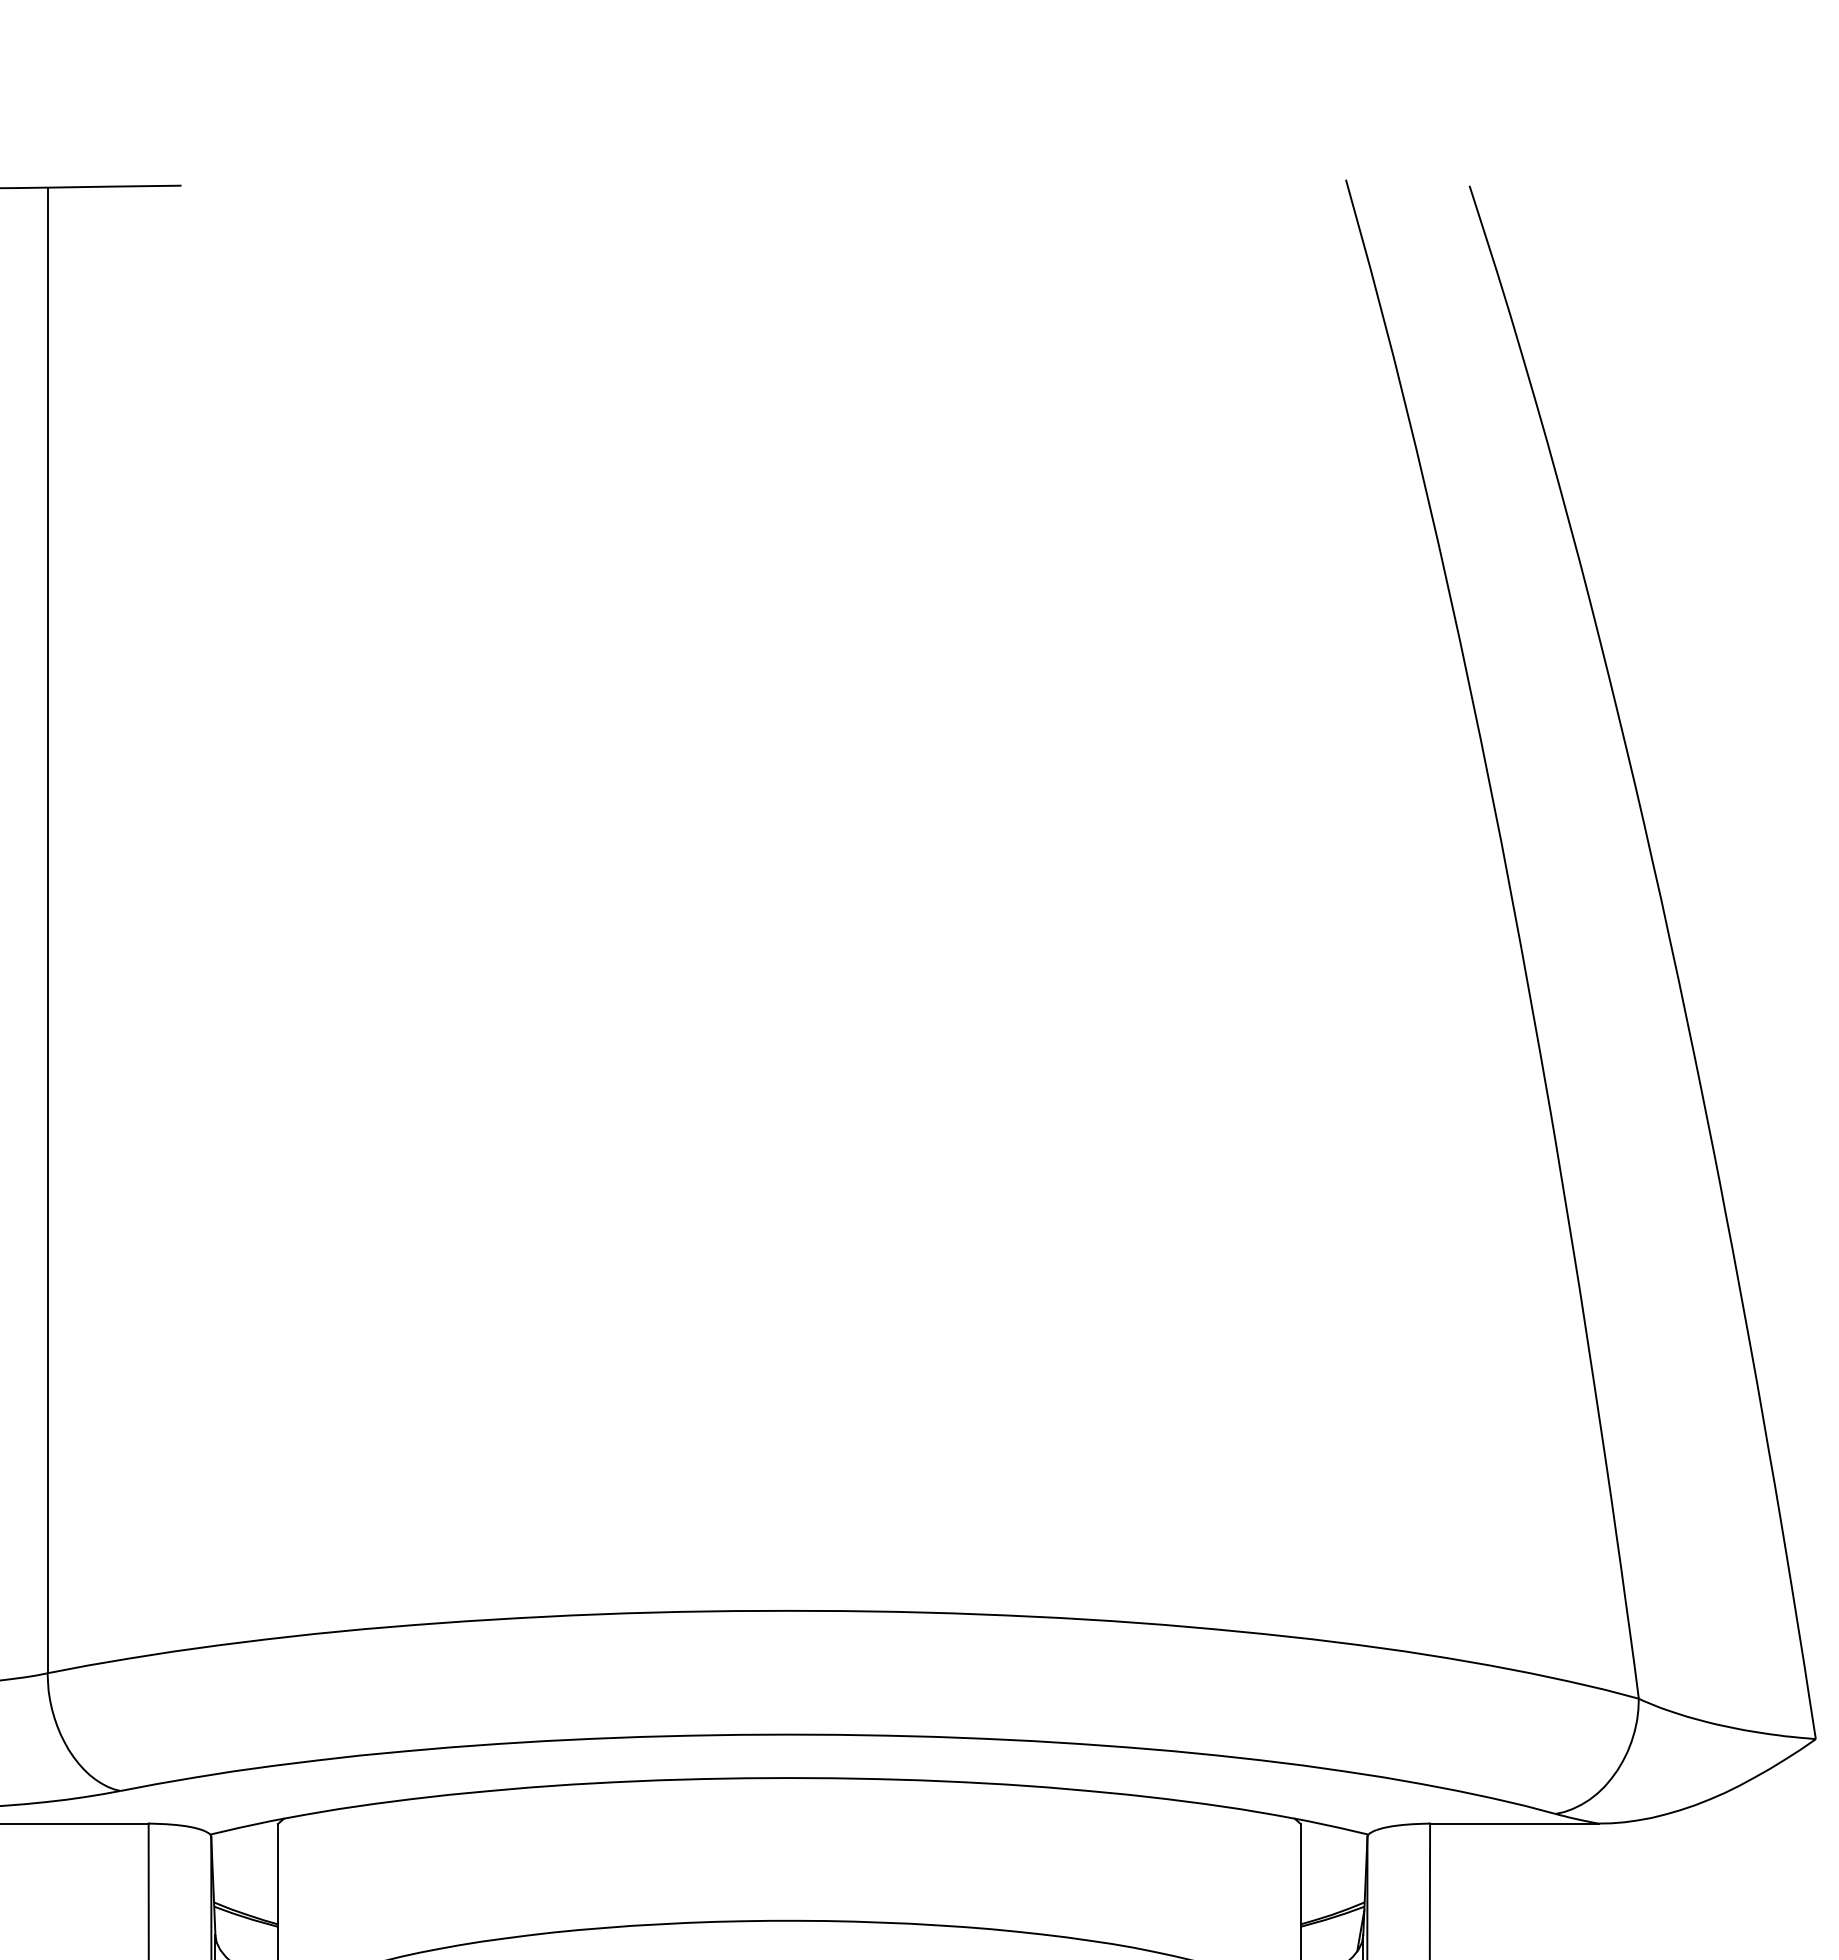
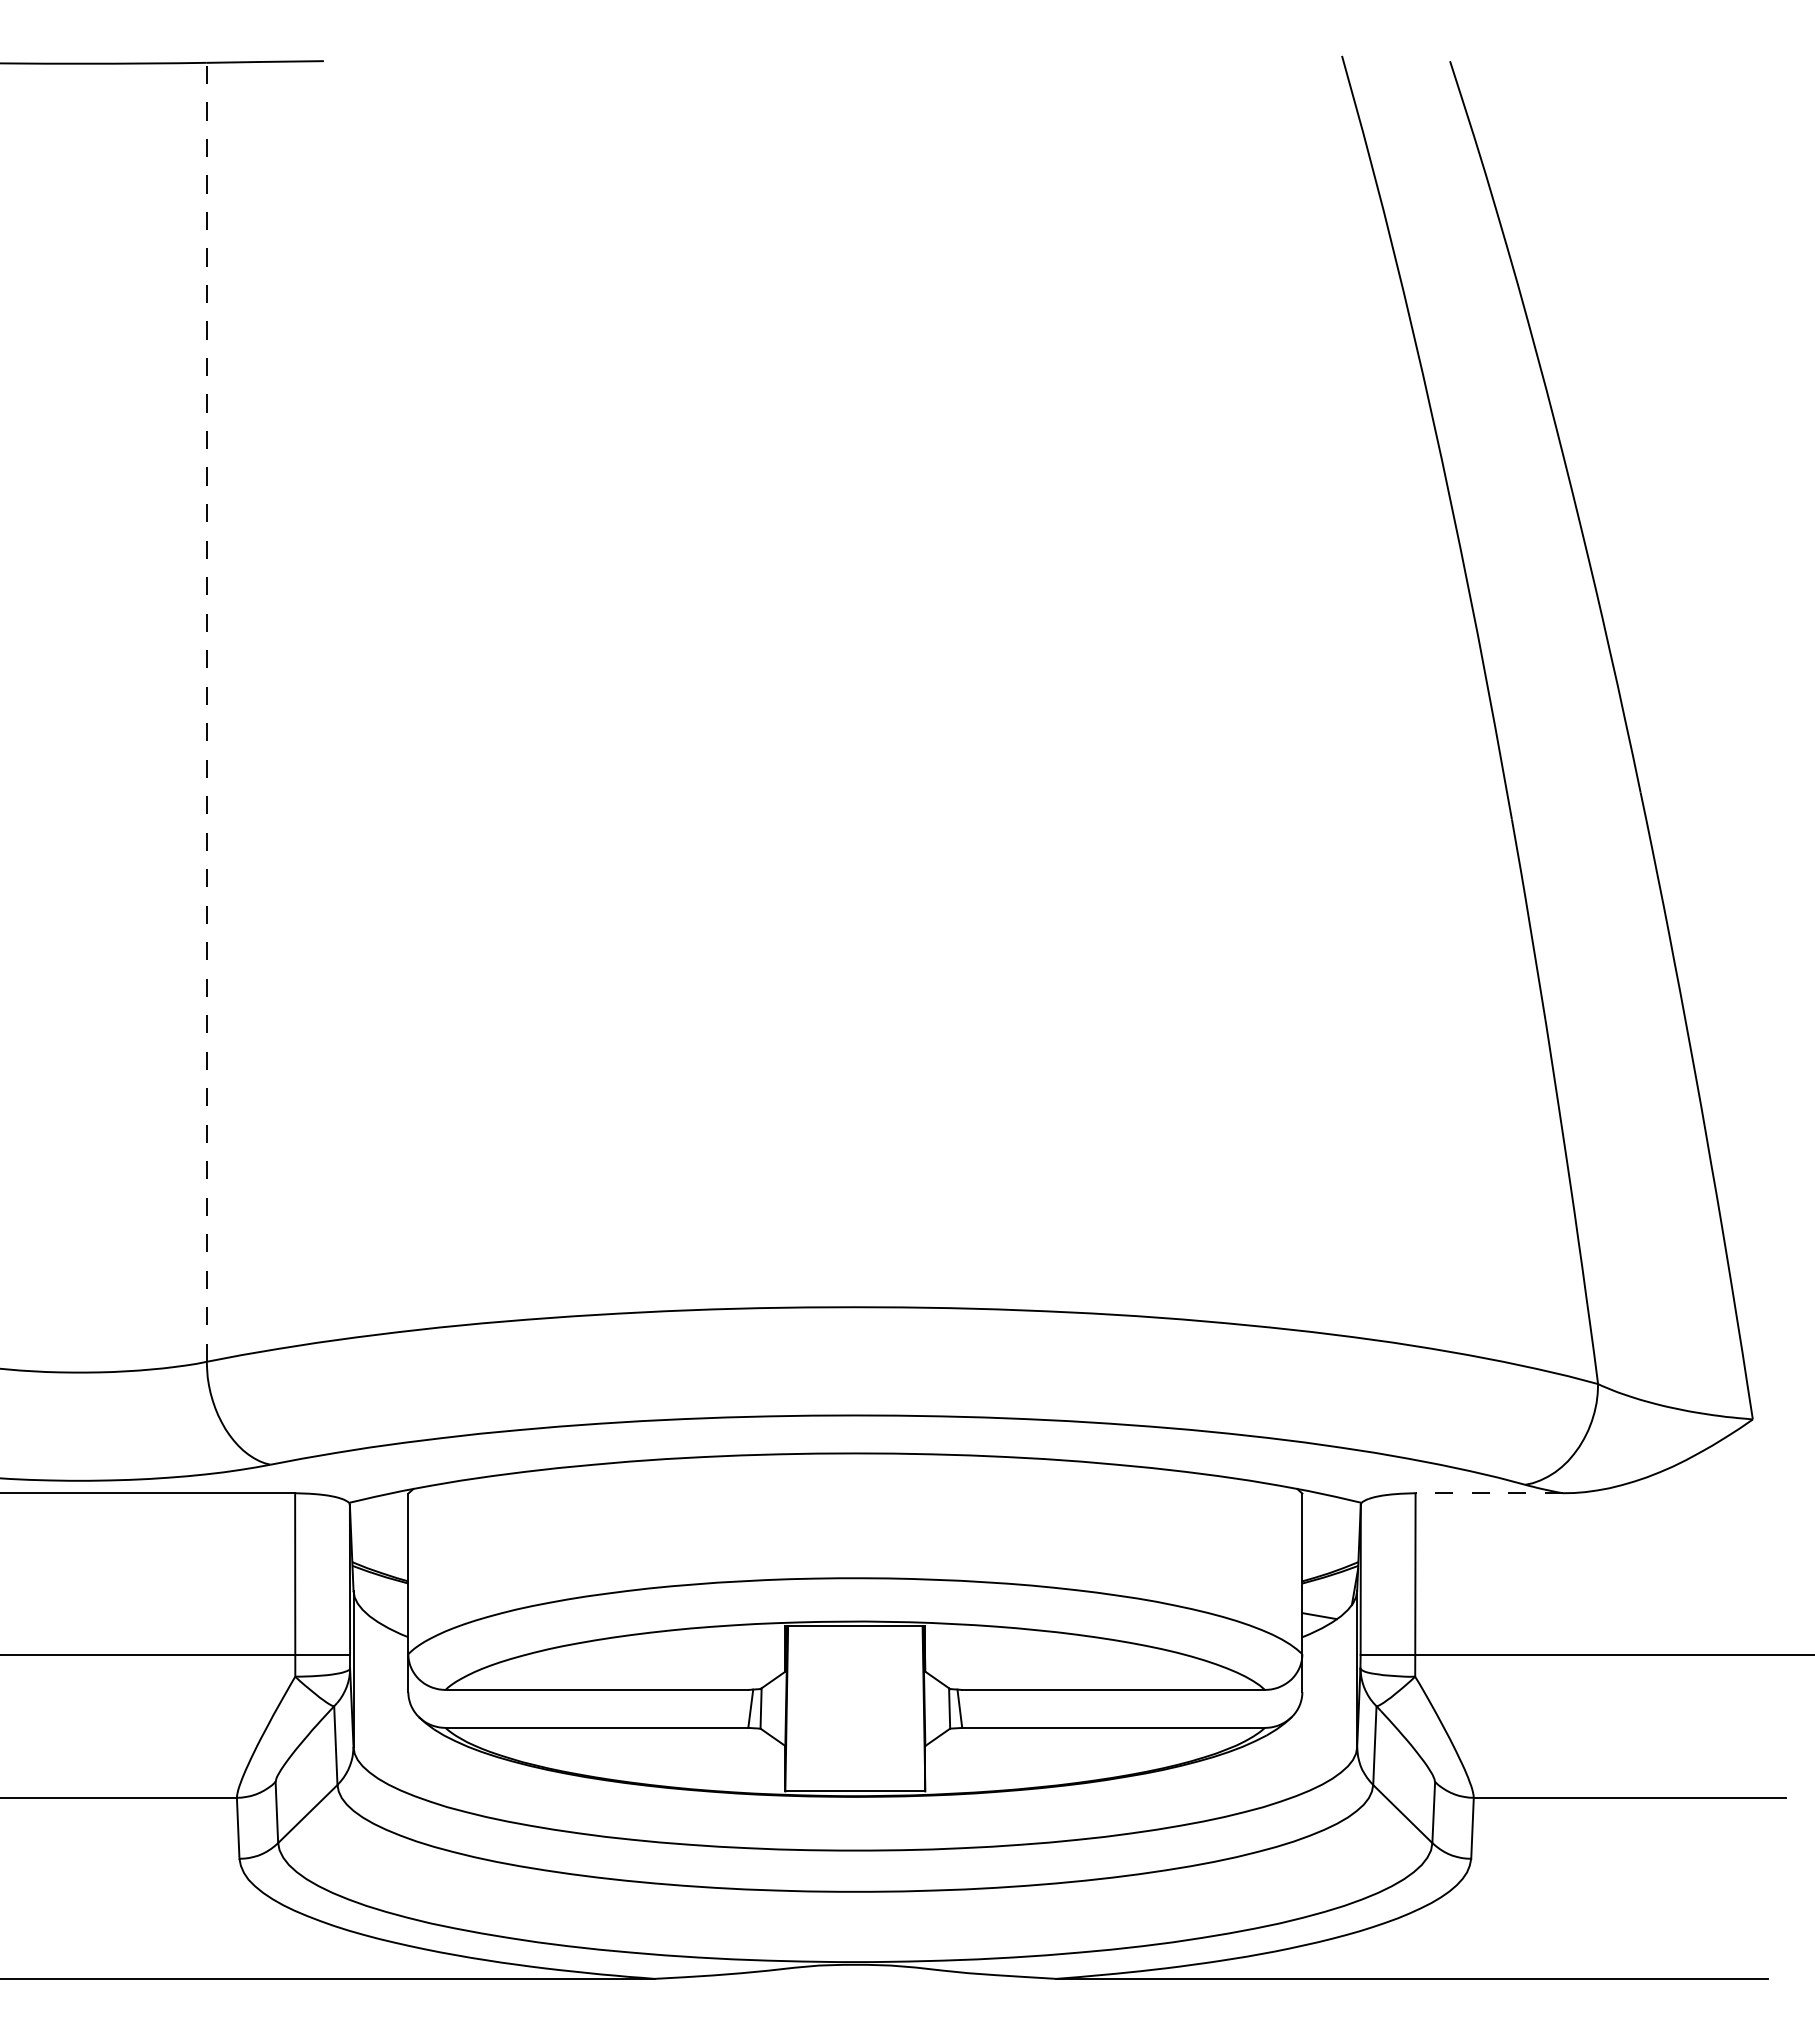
line: (47, 929) -> (206, 711), solid -> dashed
line: (1514, 1823) -> (1489, 1493), solid -> dashed

